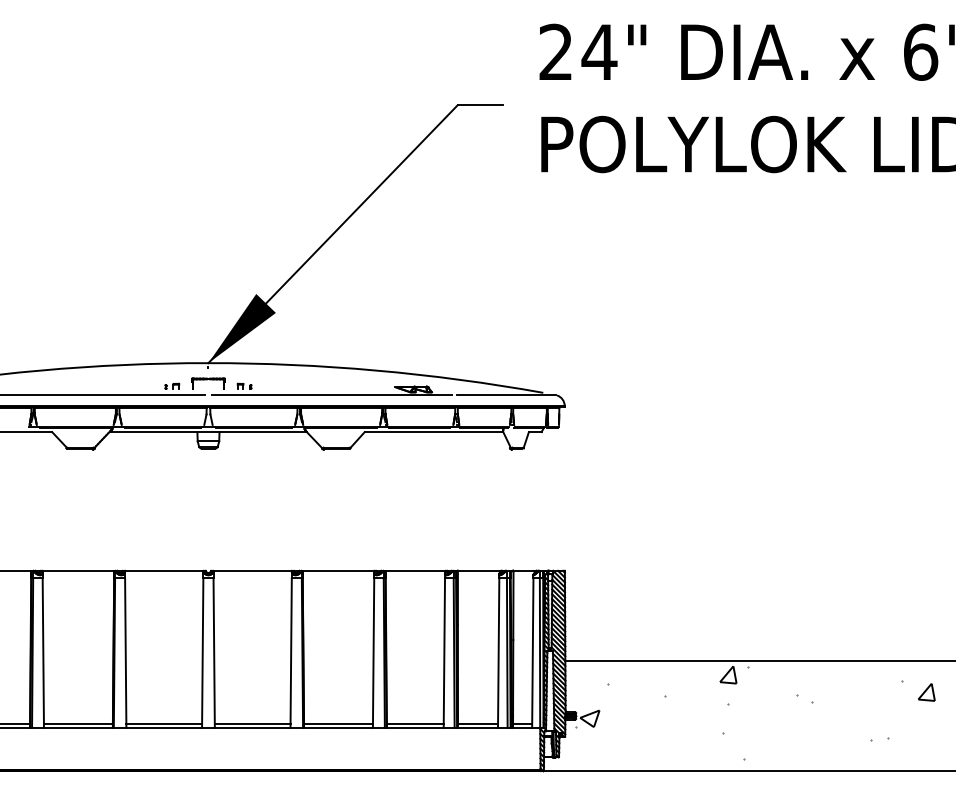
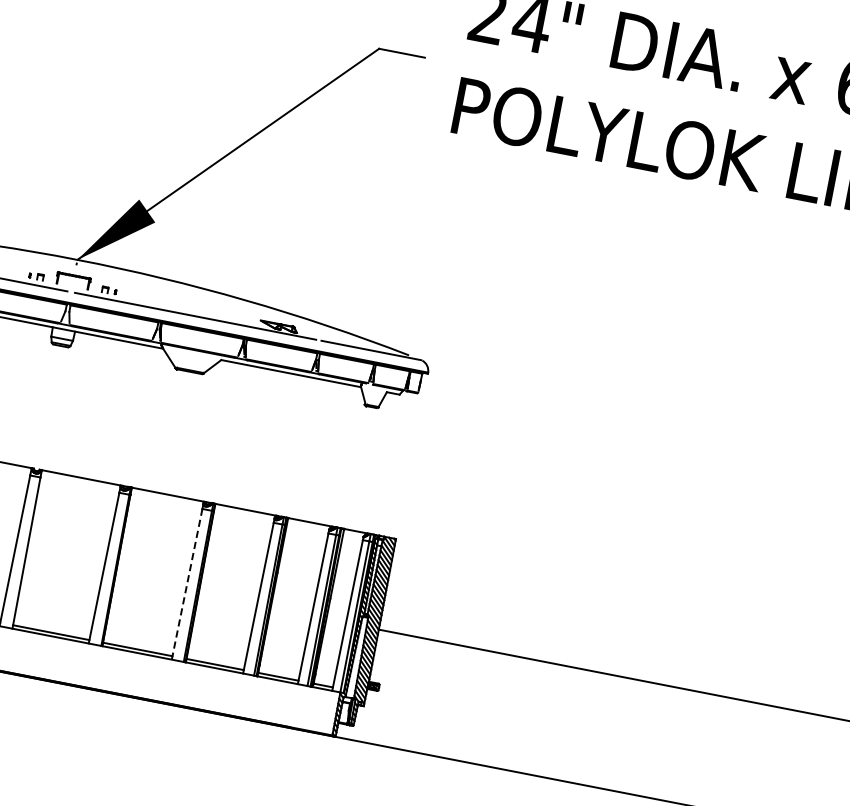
line: (373, 652) -> (187, 583), solid -> dashed
hatch: (754, 712) -> (559, 718), removed

